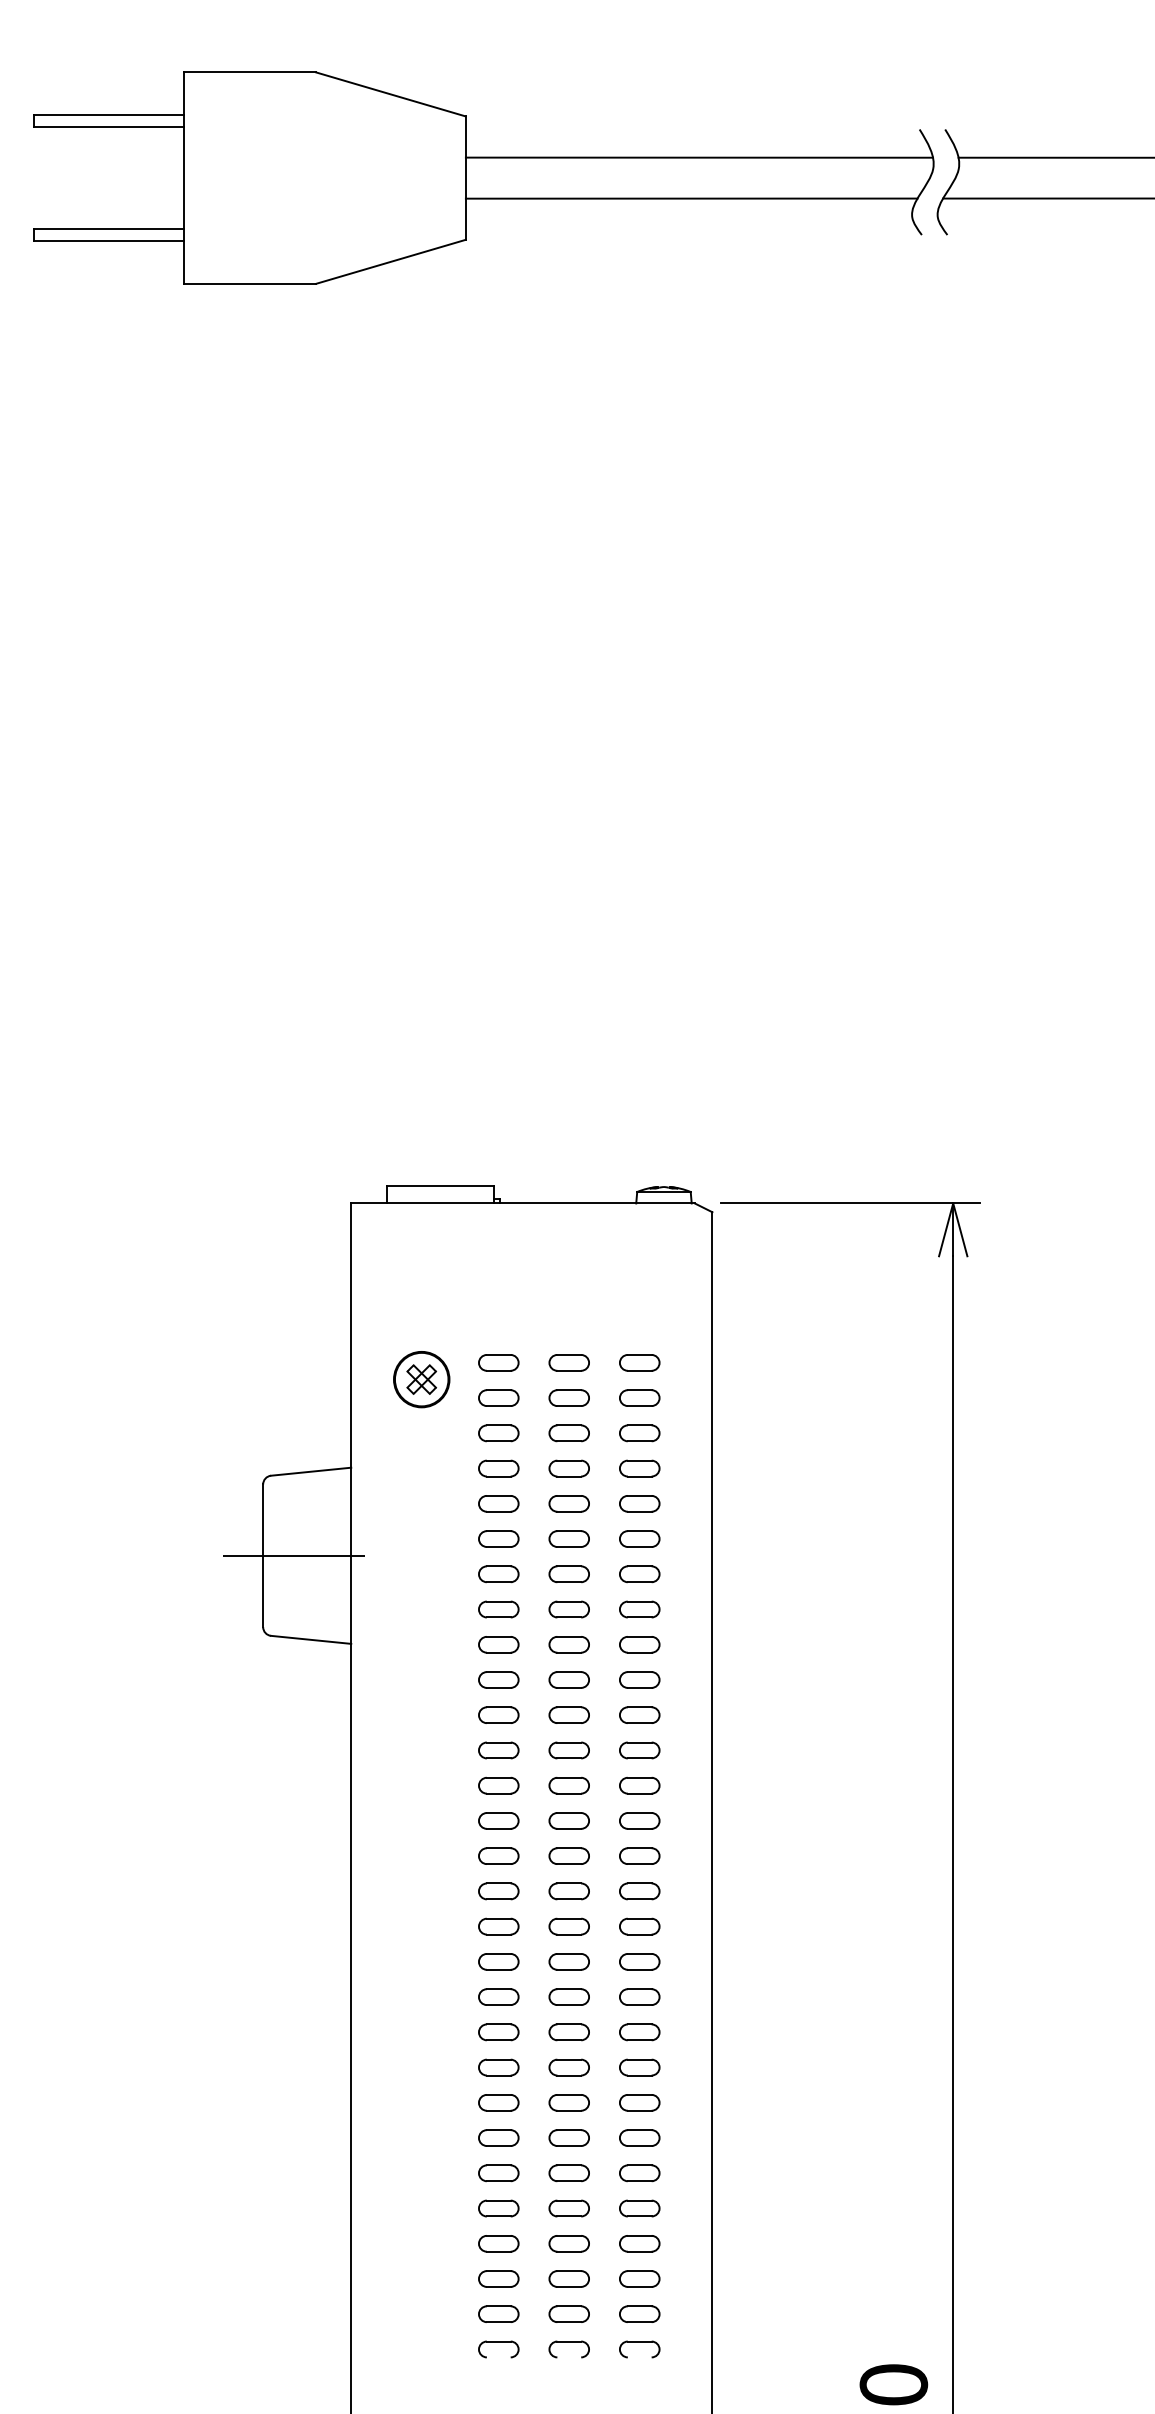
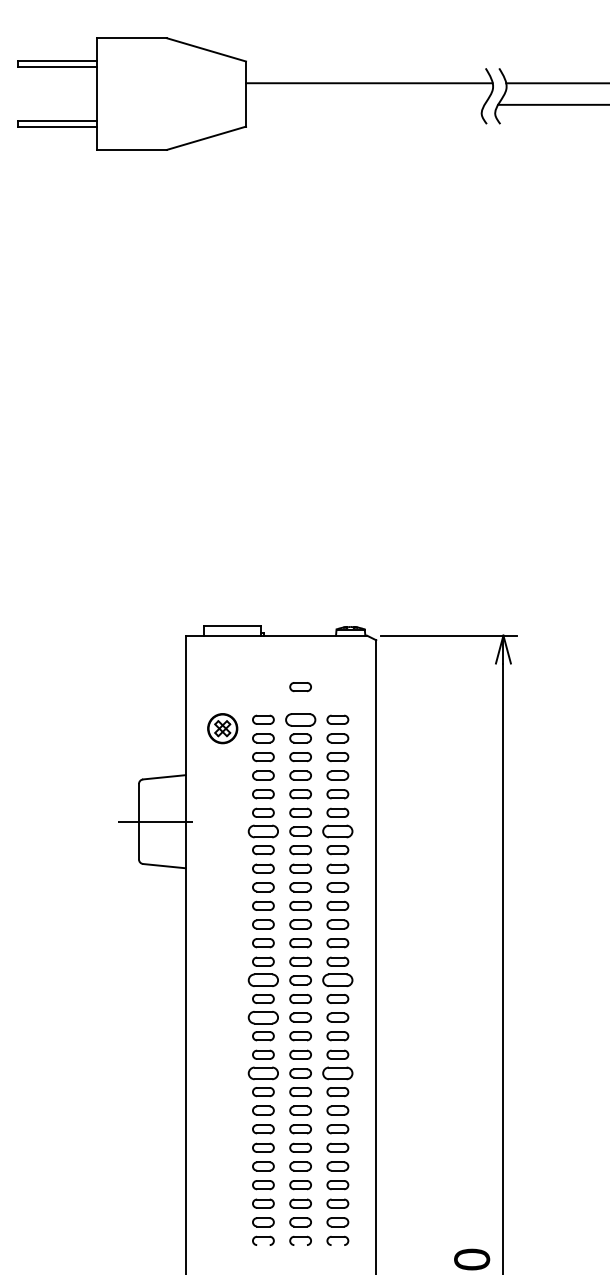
line: (692, 197) -> (365, 104), removed
part: (568, 1301) -> (300, 687), added
part: (568, 1362) -> (300, 719), size x1.4
part: (498, 1574) -> (263, 831), size x1.4
part: (639, 1574) -> (337, 831), size x1.4
part: (498, 1856) -> (263, 980), size x1.4
part: (639, 1856) -> (337, 980), size x1.4
part: (498, 1926) -> (263, 1017), size x1.4
part: (498, 2032) -> (263, 1073), size x1.4
part: (639, 2032) -> (337, 1073), size x1.4

